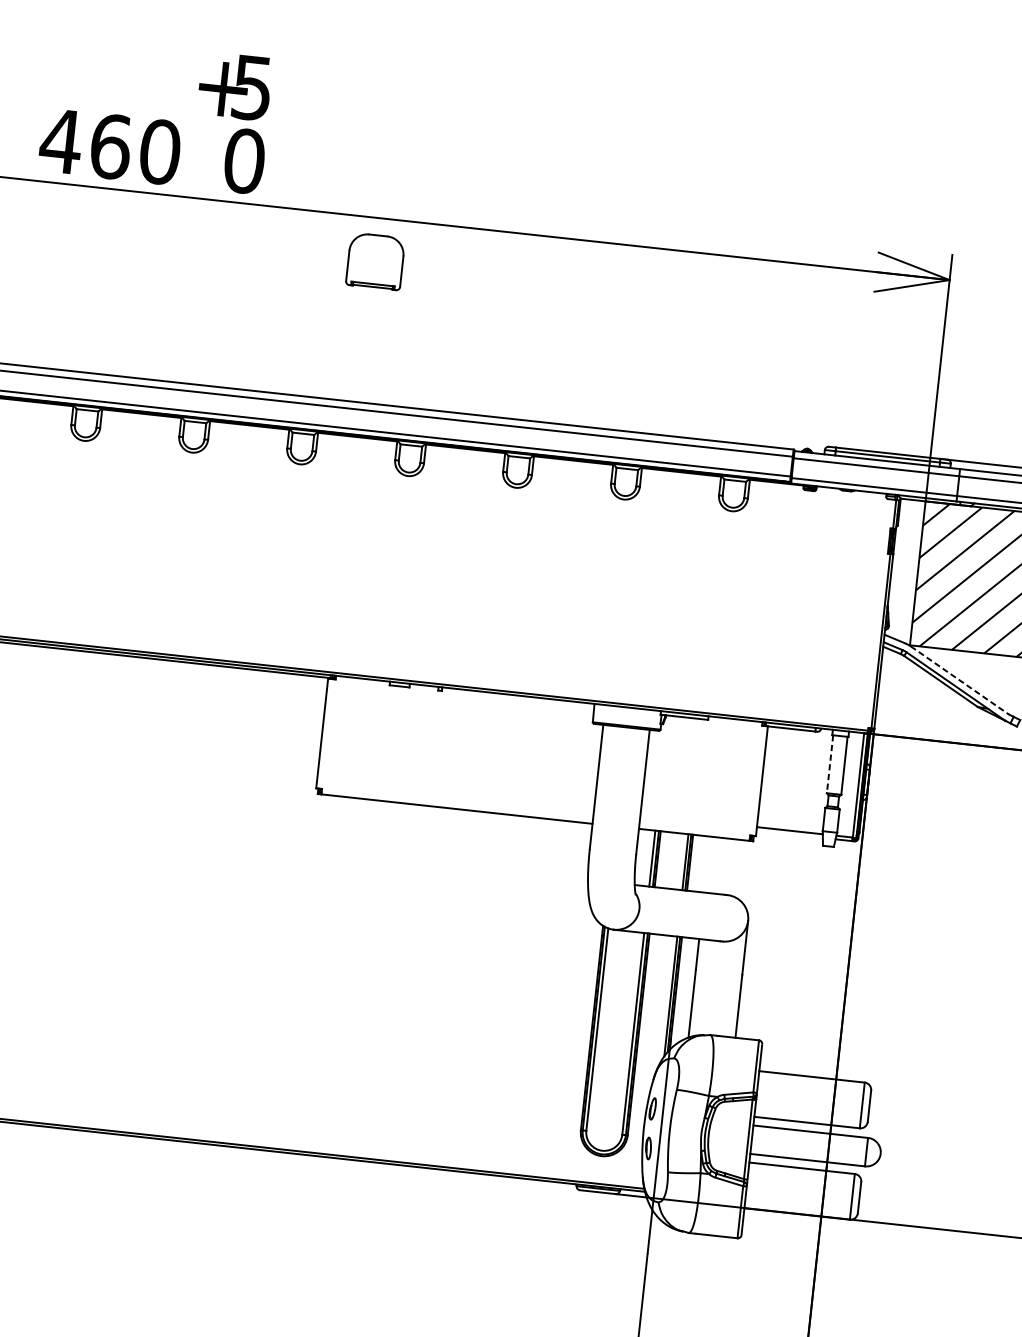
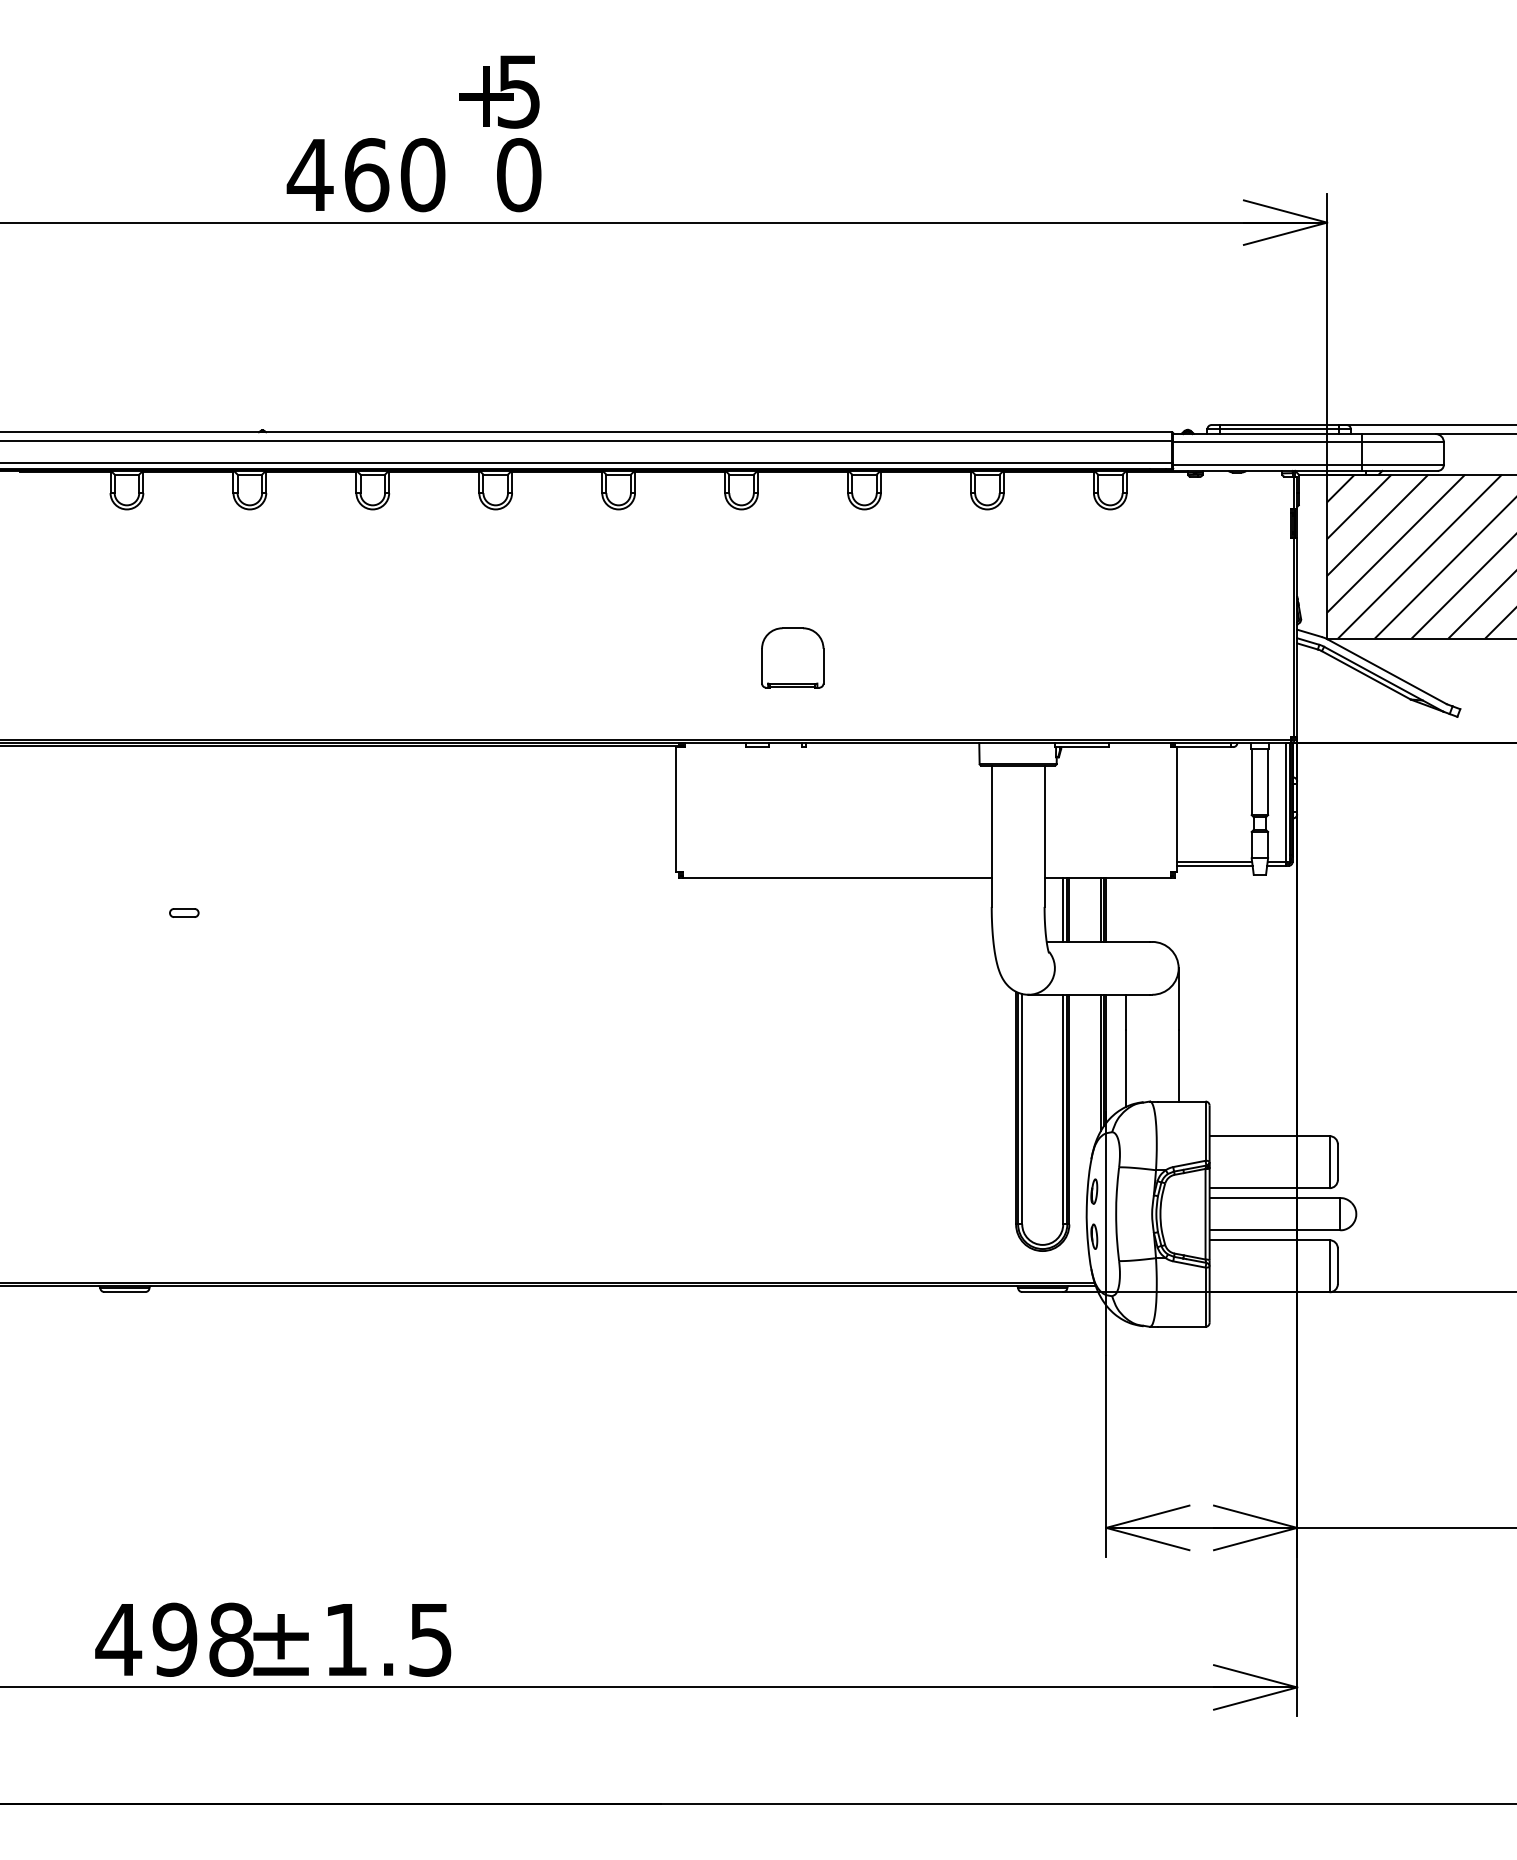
part: (375, 261) -> (792, 657), moved
line: (959, 680) -> (1387, 671), dashed -> solid
line: (829, 764) -> (1251, 782), dashed -> solid
line: (789, 833) -> (1214, 865), added

